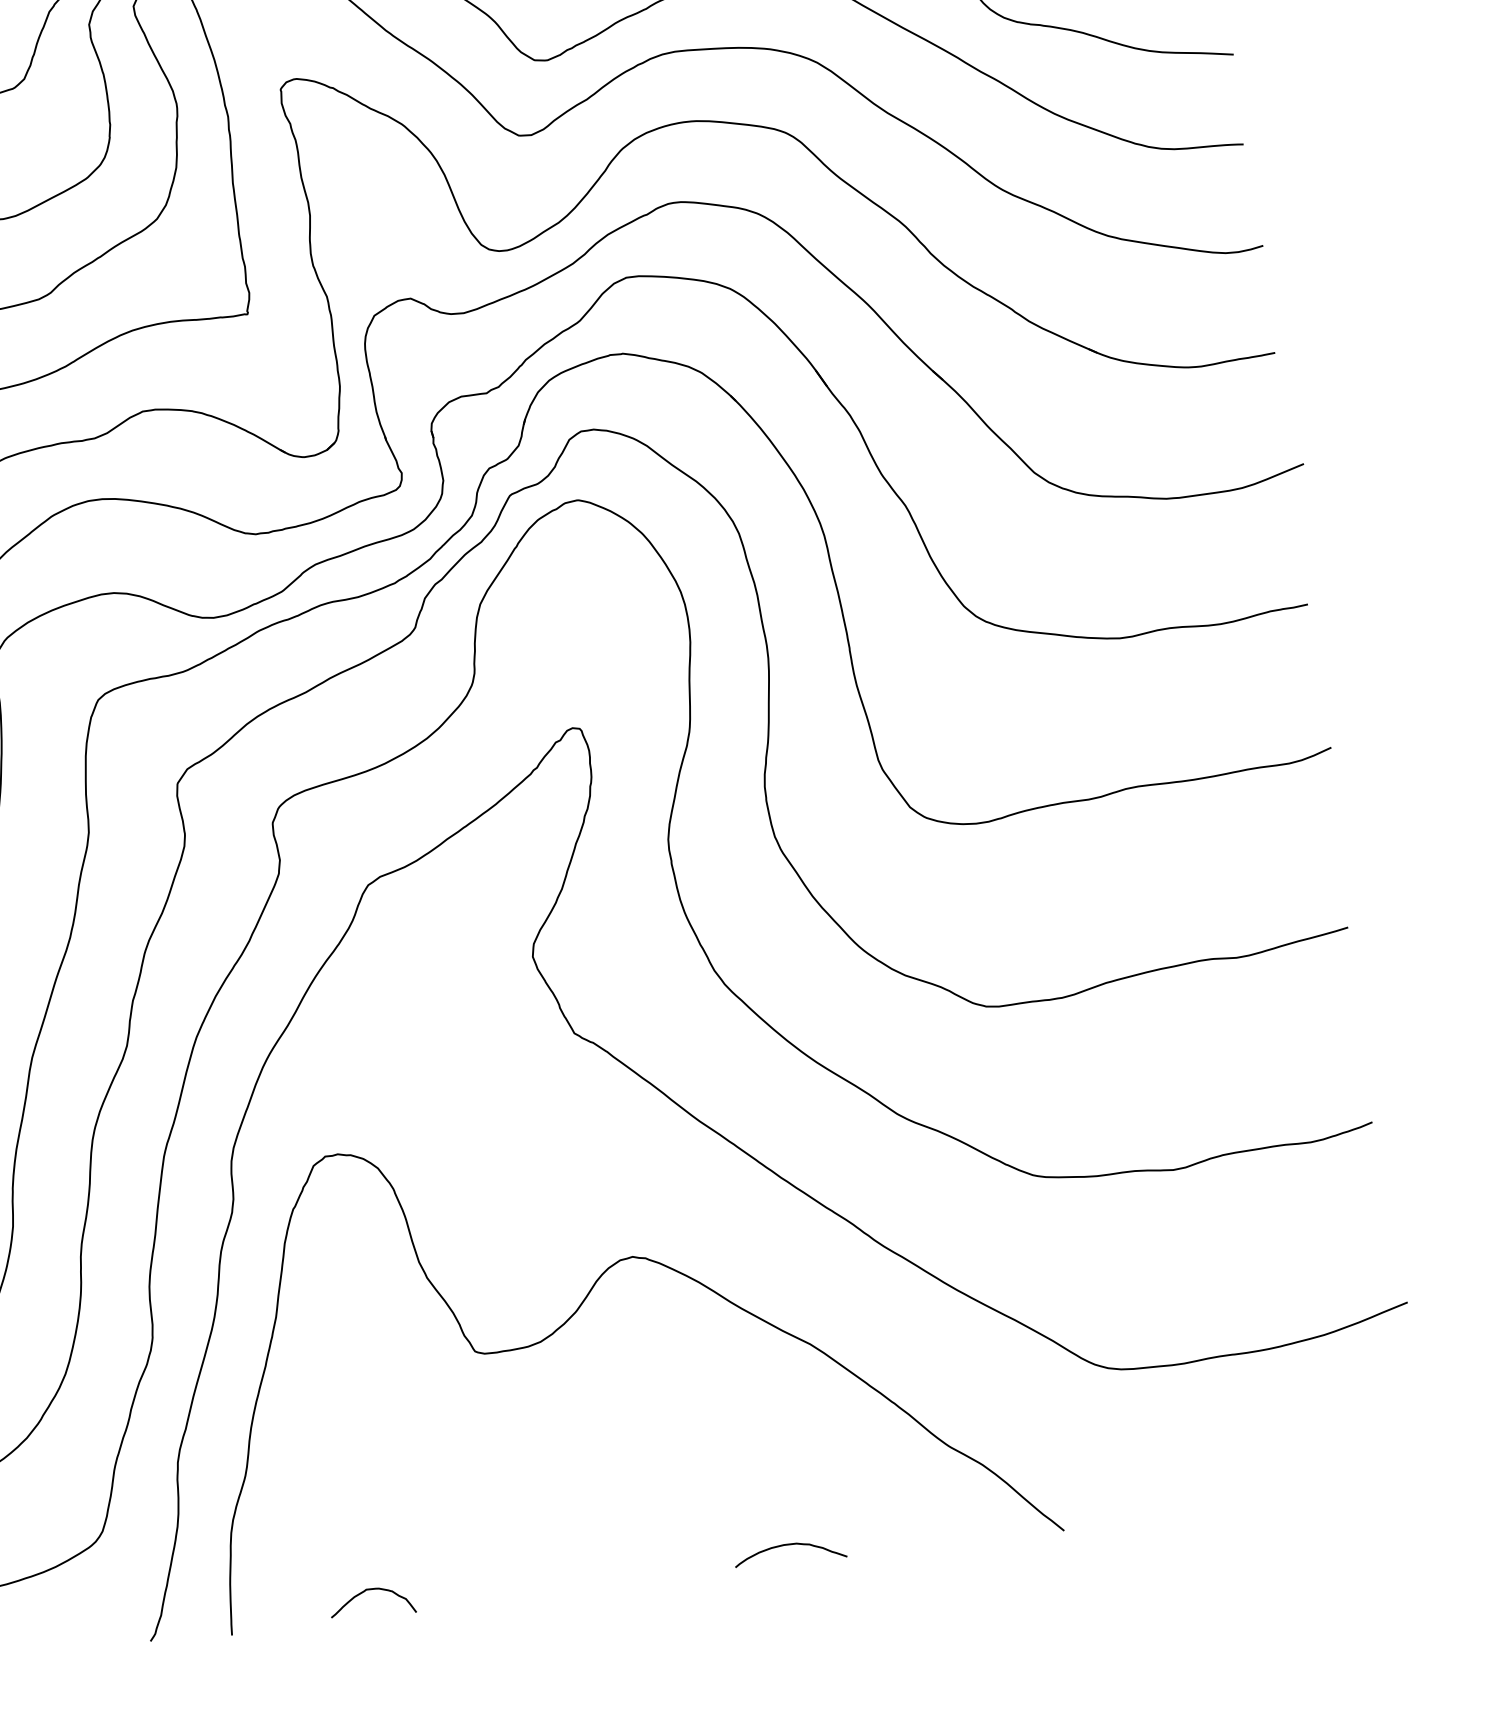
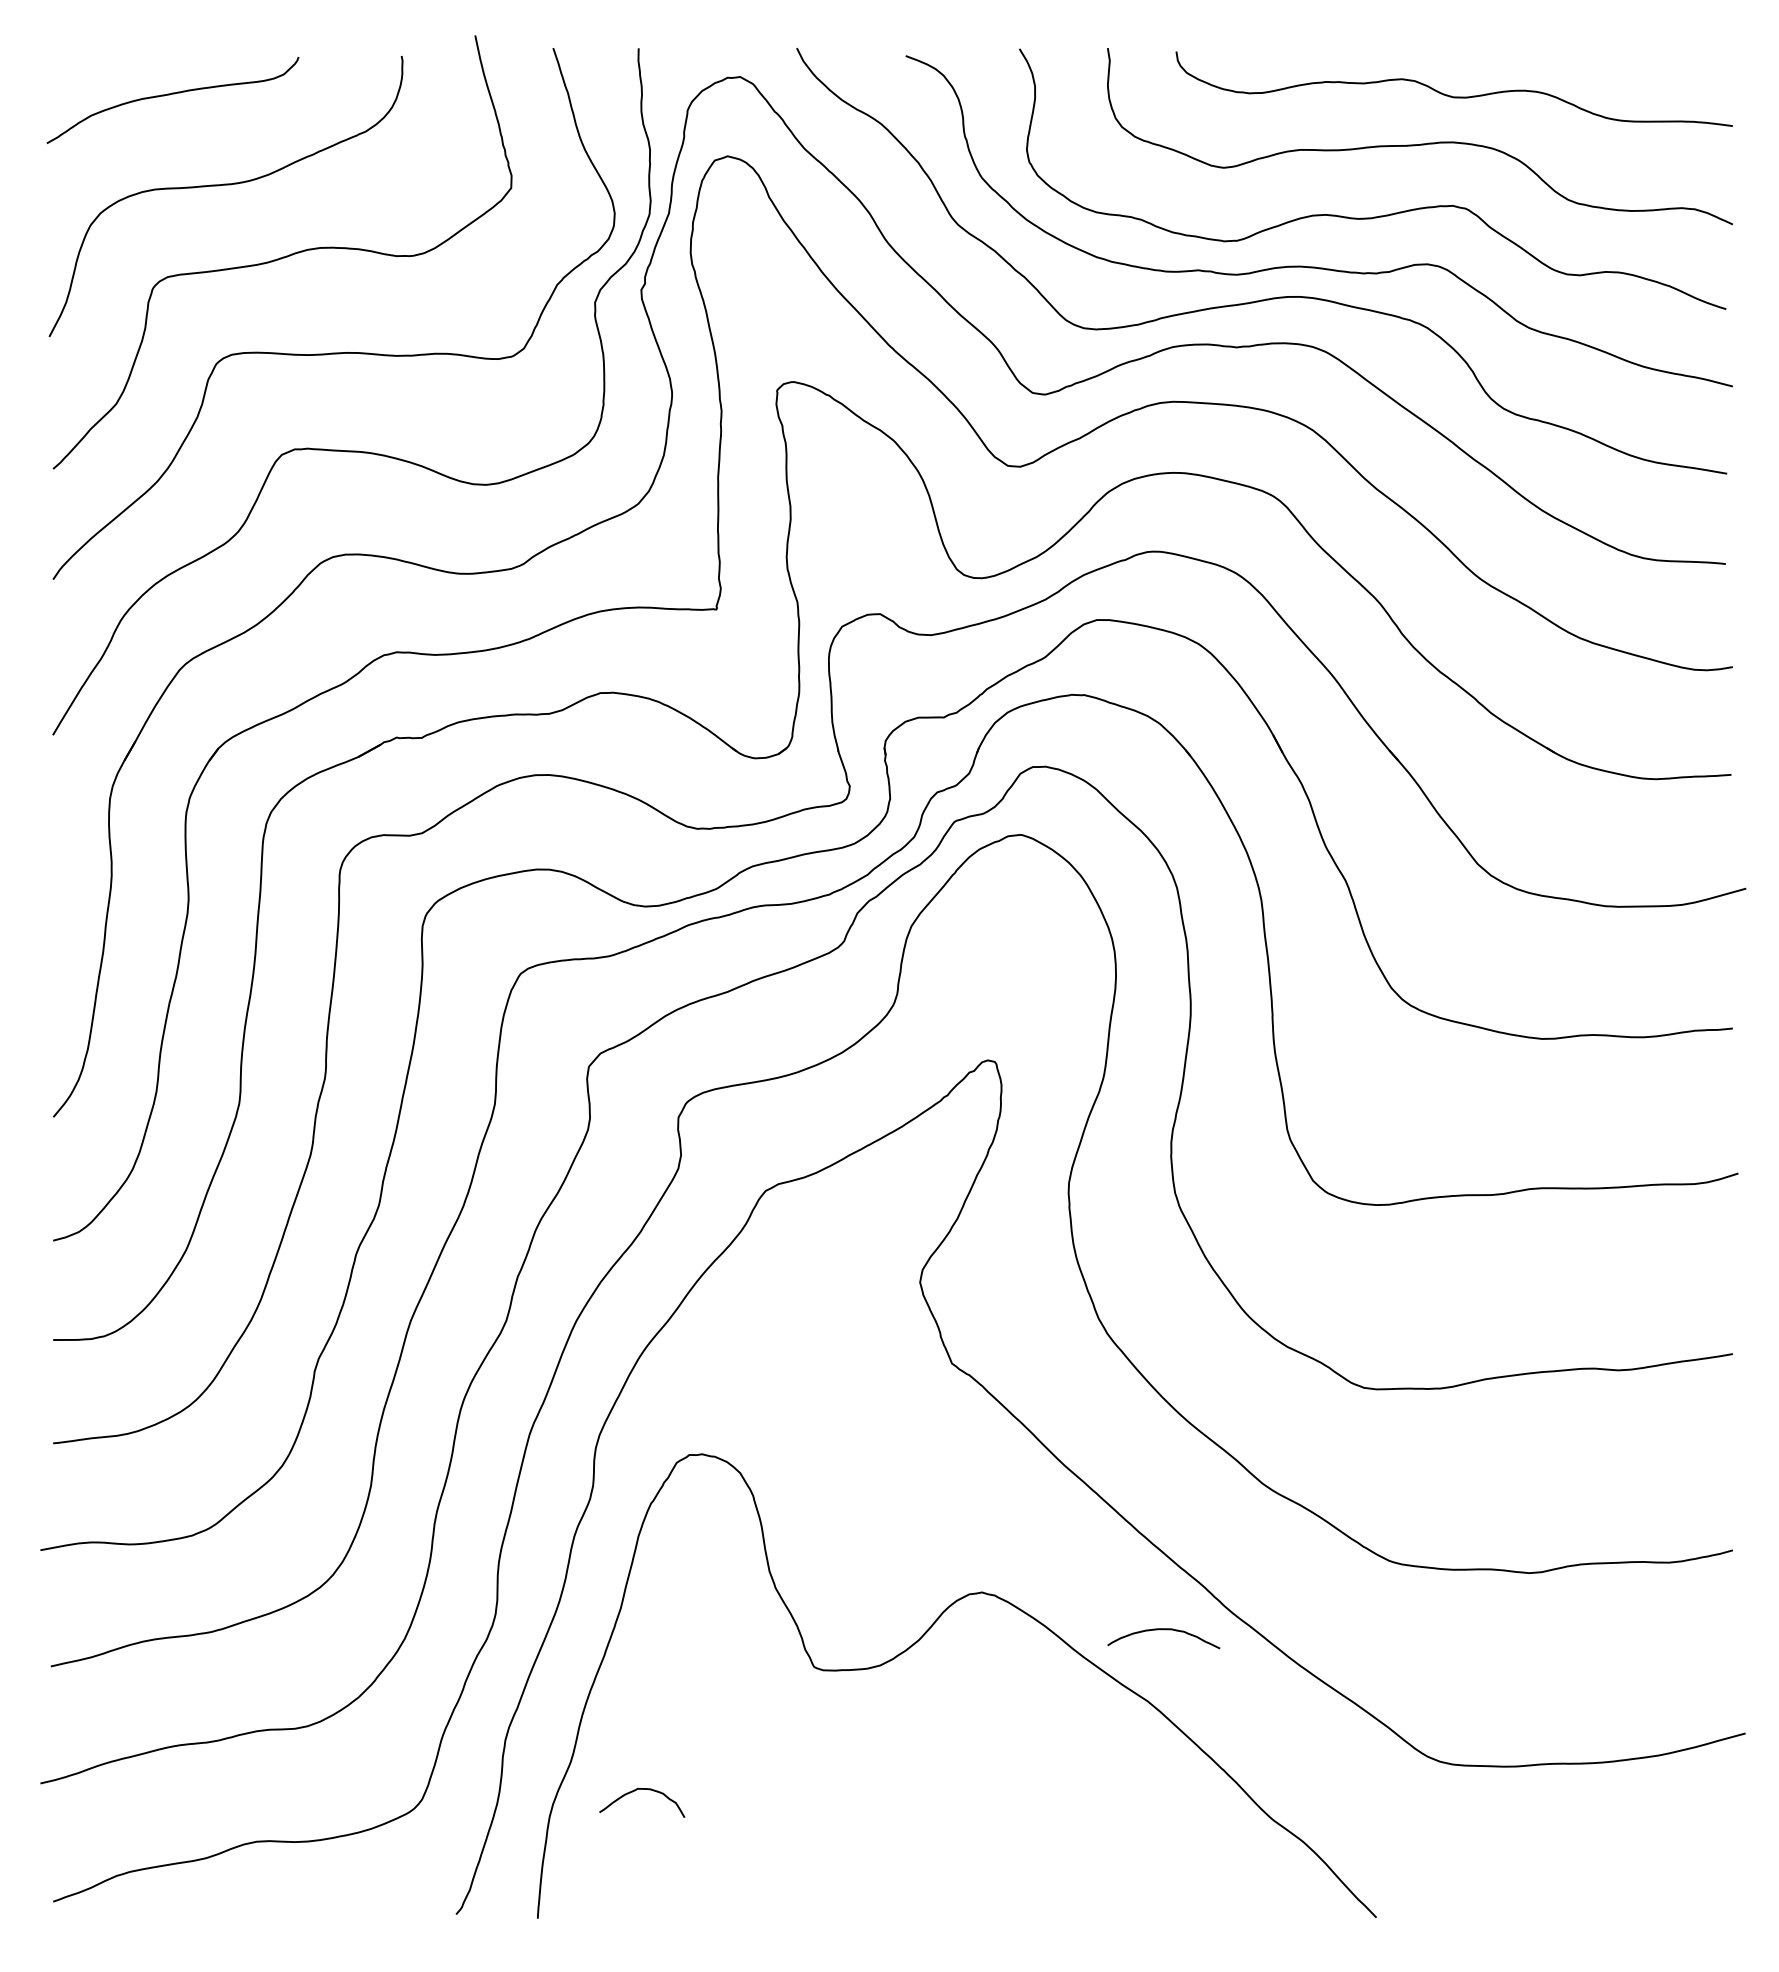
curve: (788, 1545) -> (1163, 1630), moved
curve: (371, 1589) -> (642, 1789), moved

